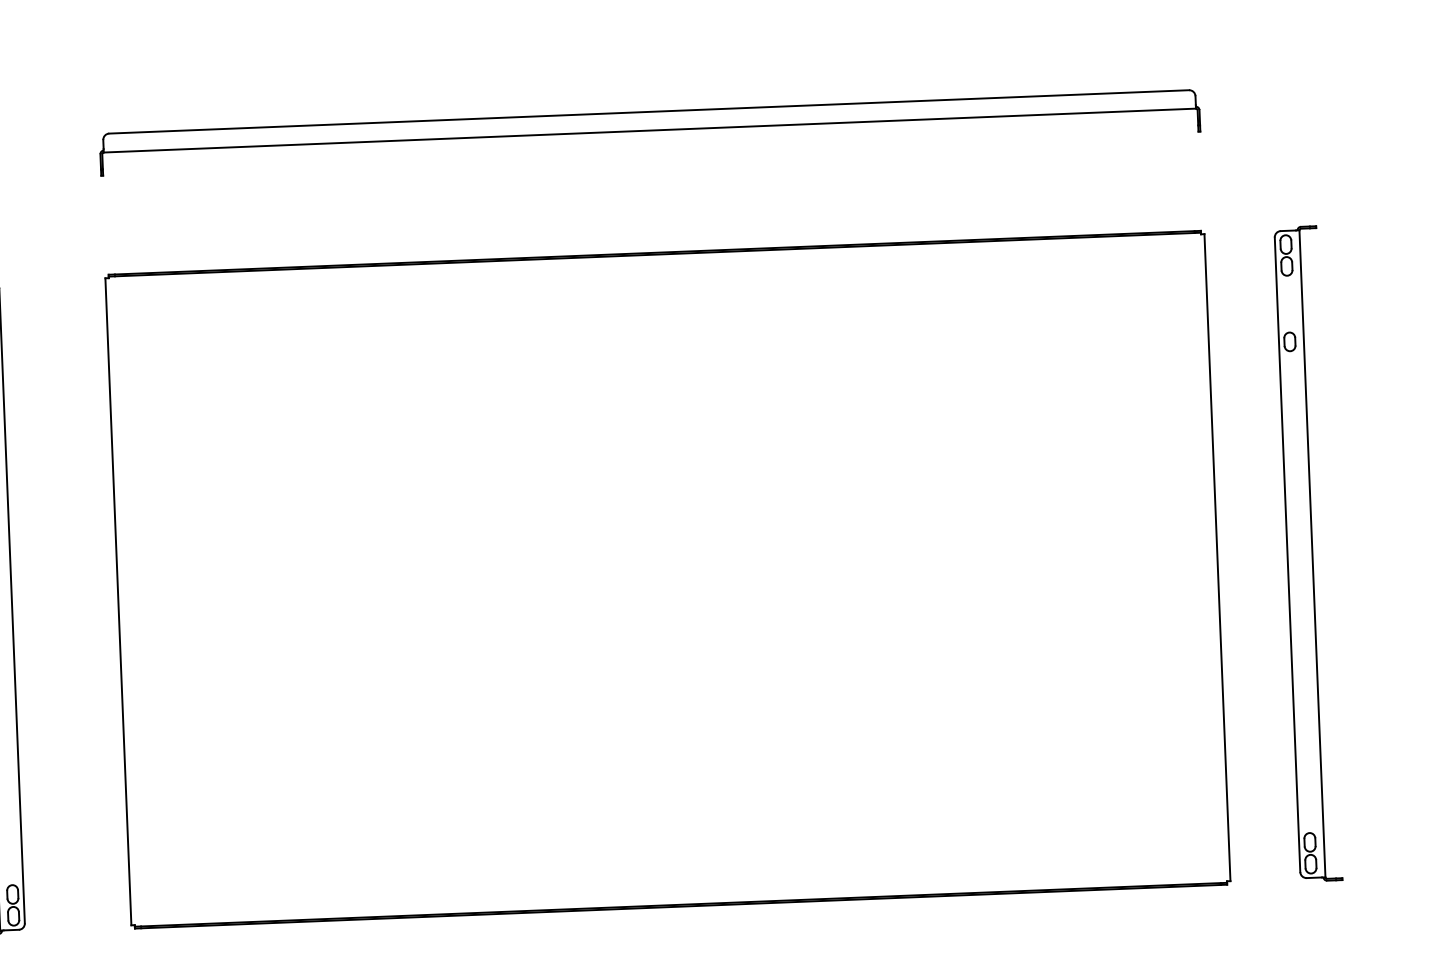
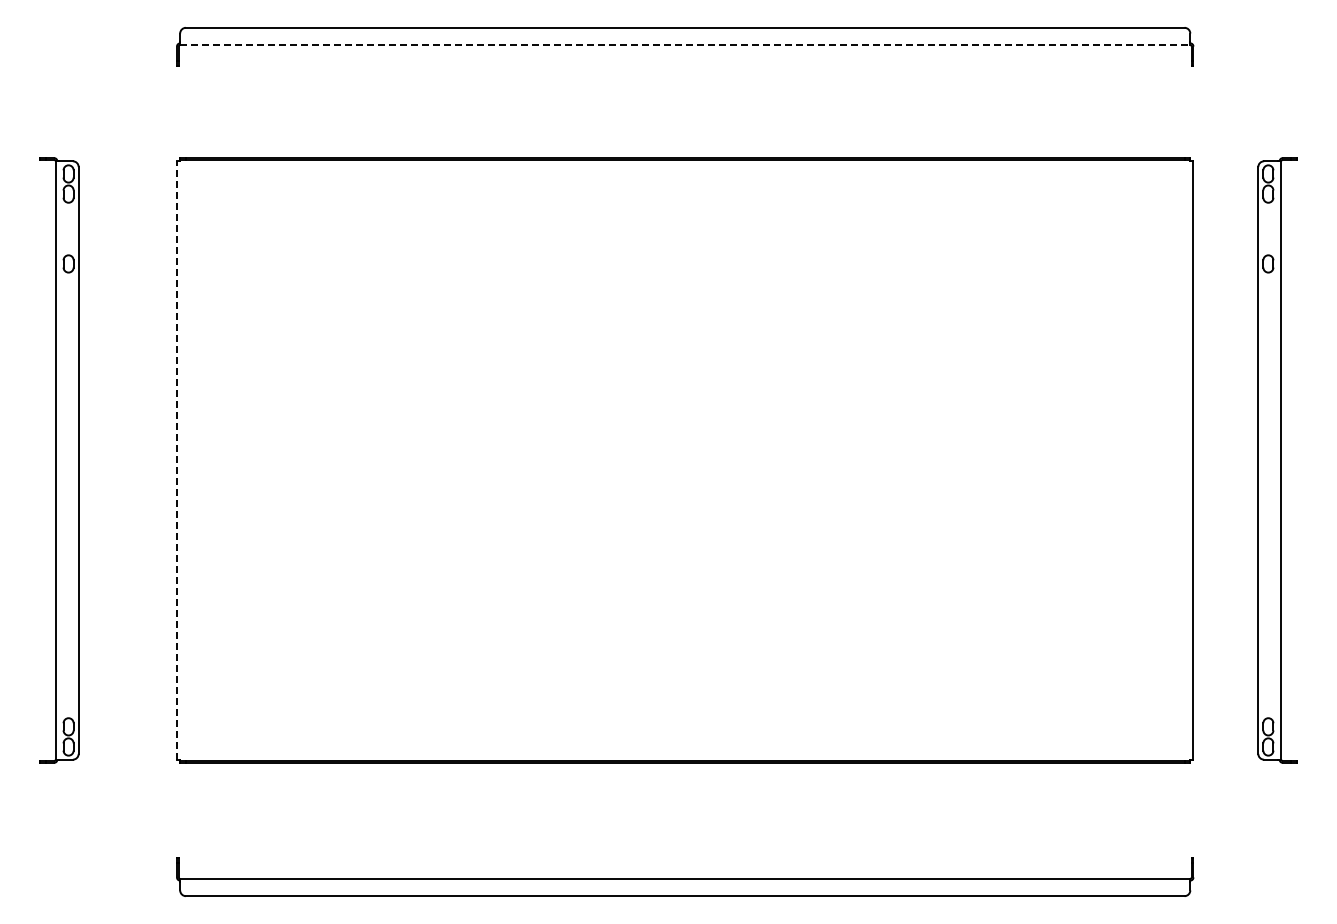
line: (650, 131) -> (685, 45), solid -> dashed
line: (118, 600) -> (177, 459), solid -> dashed

